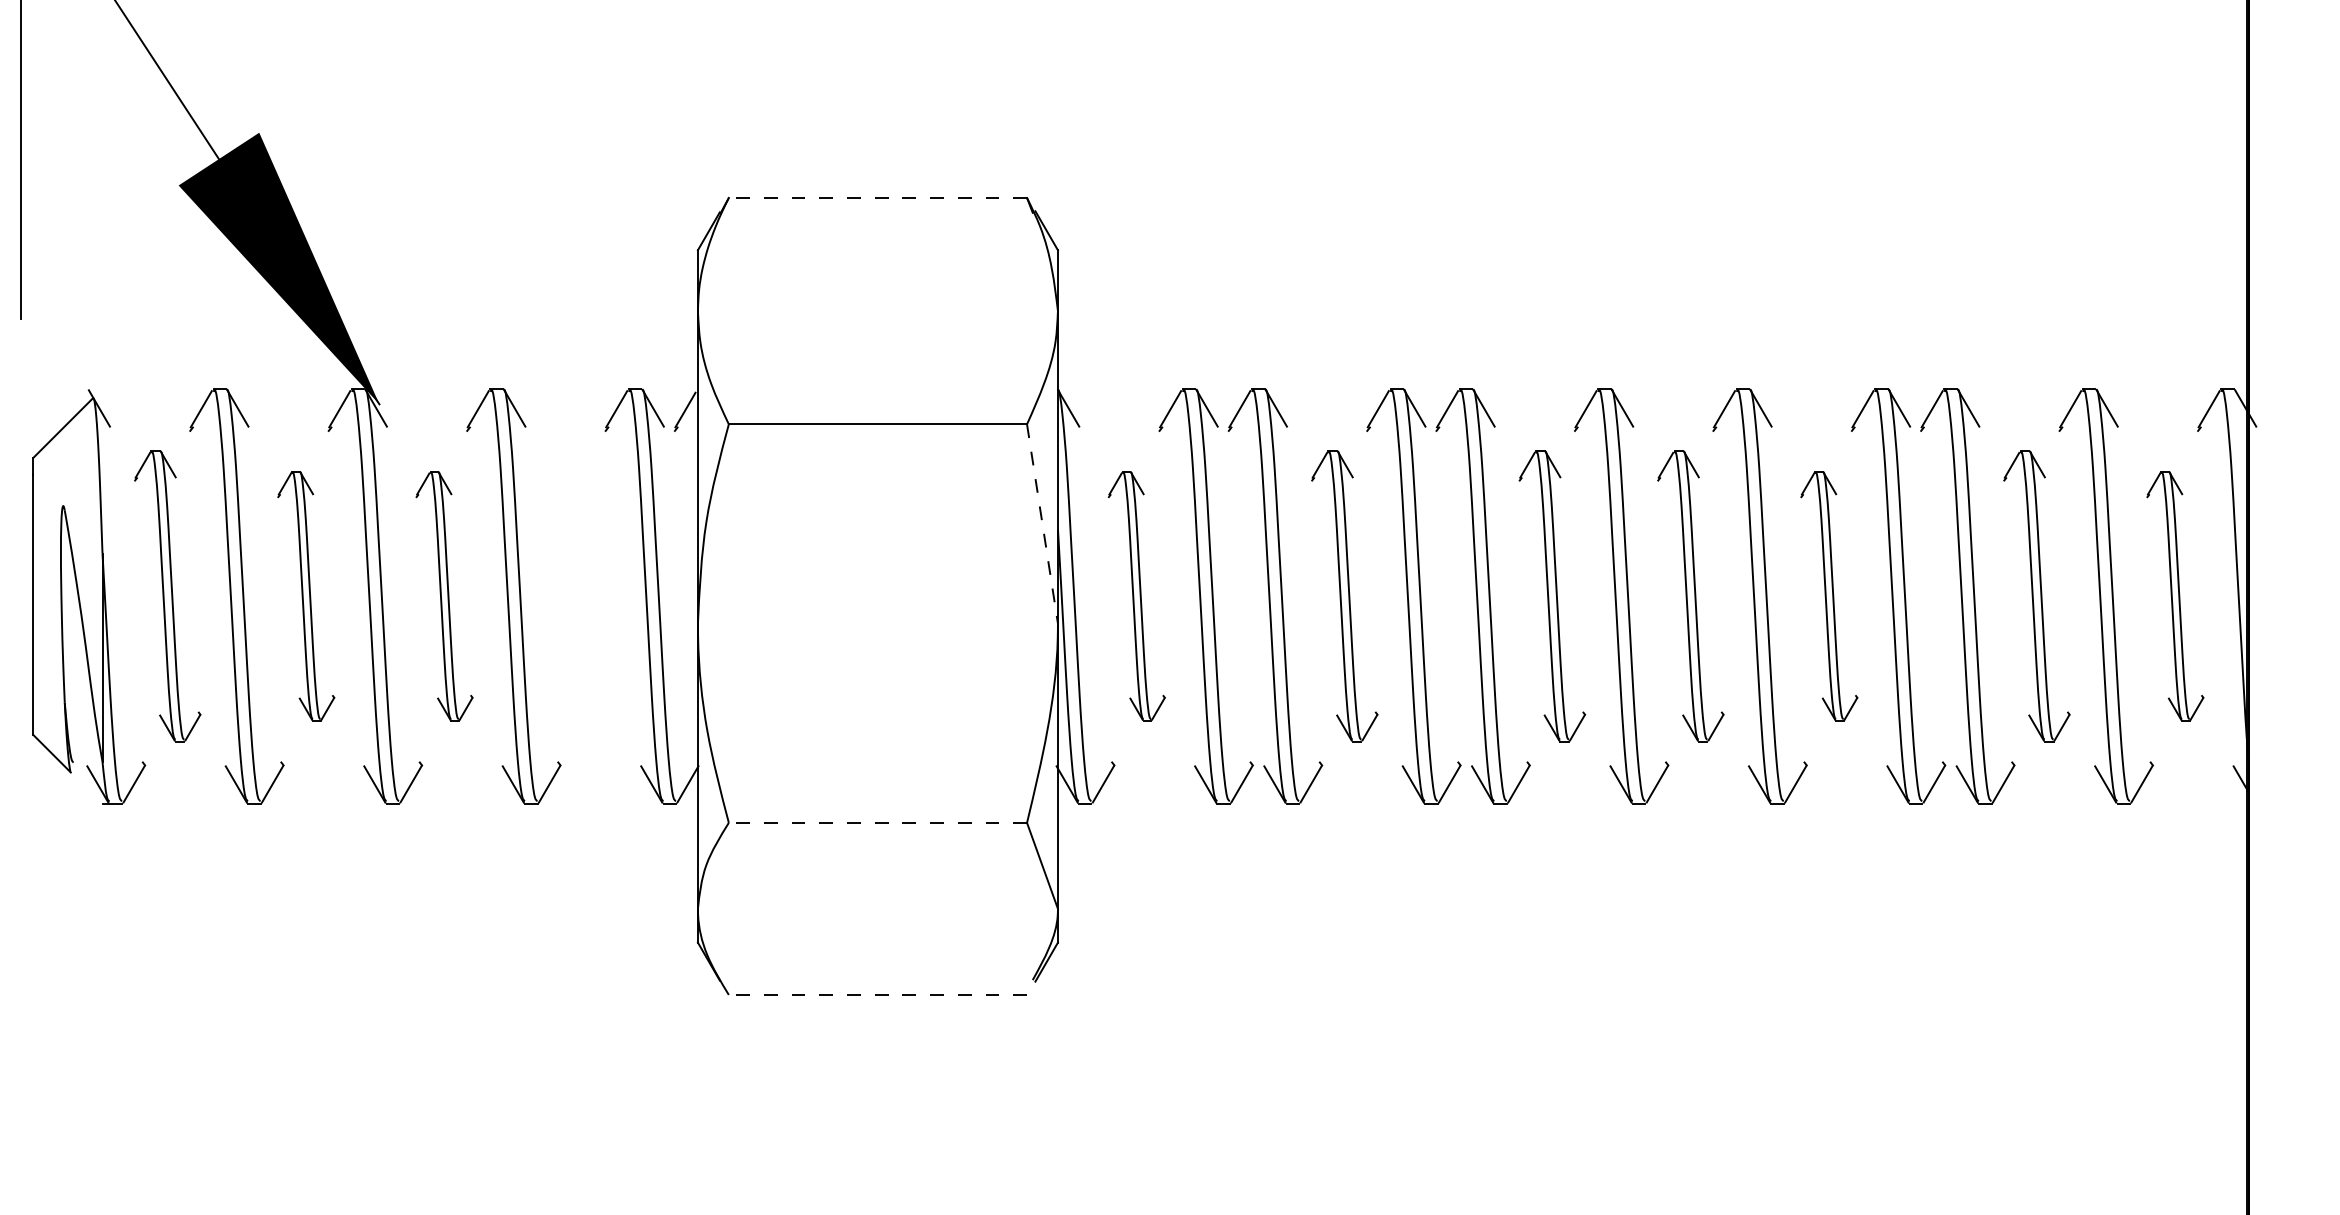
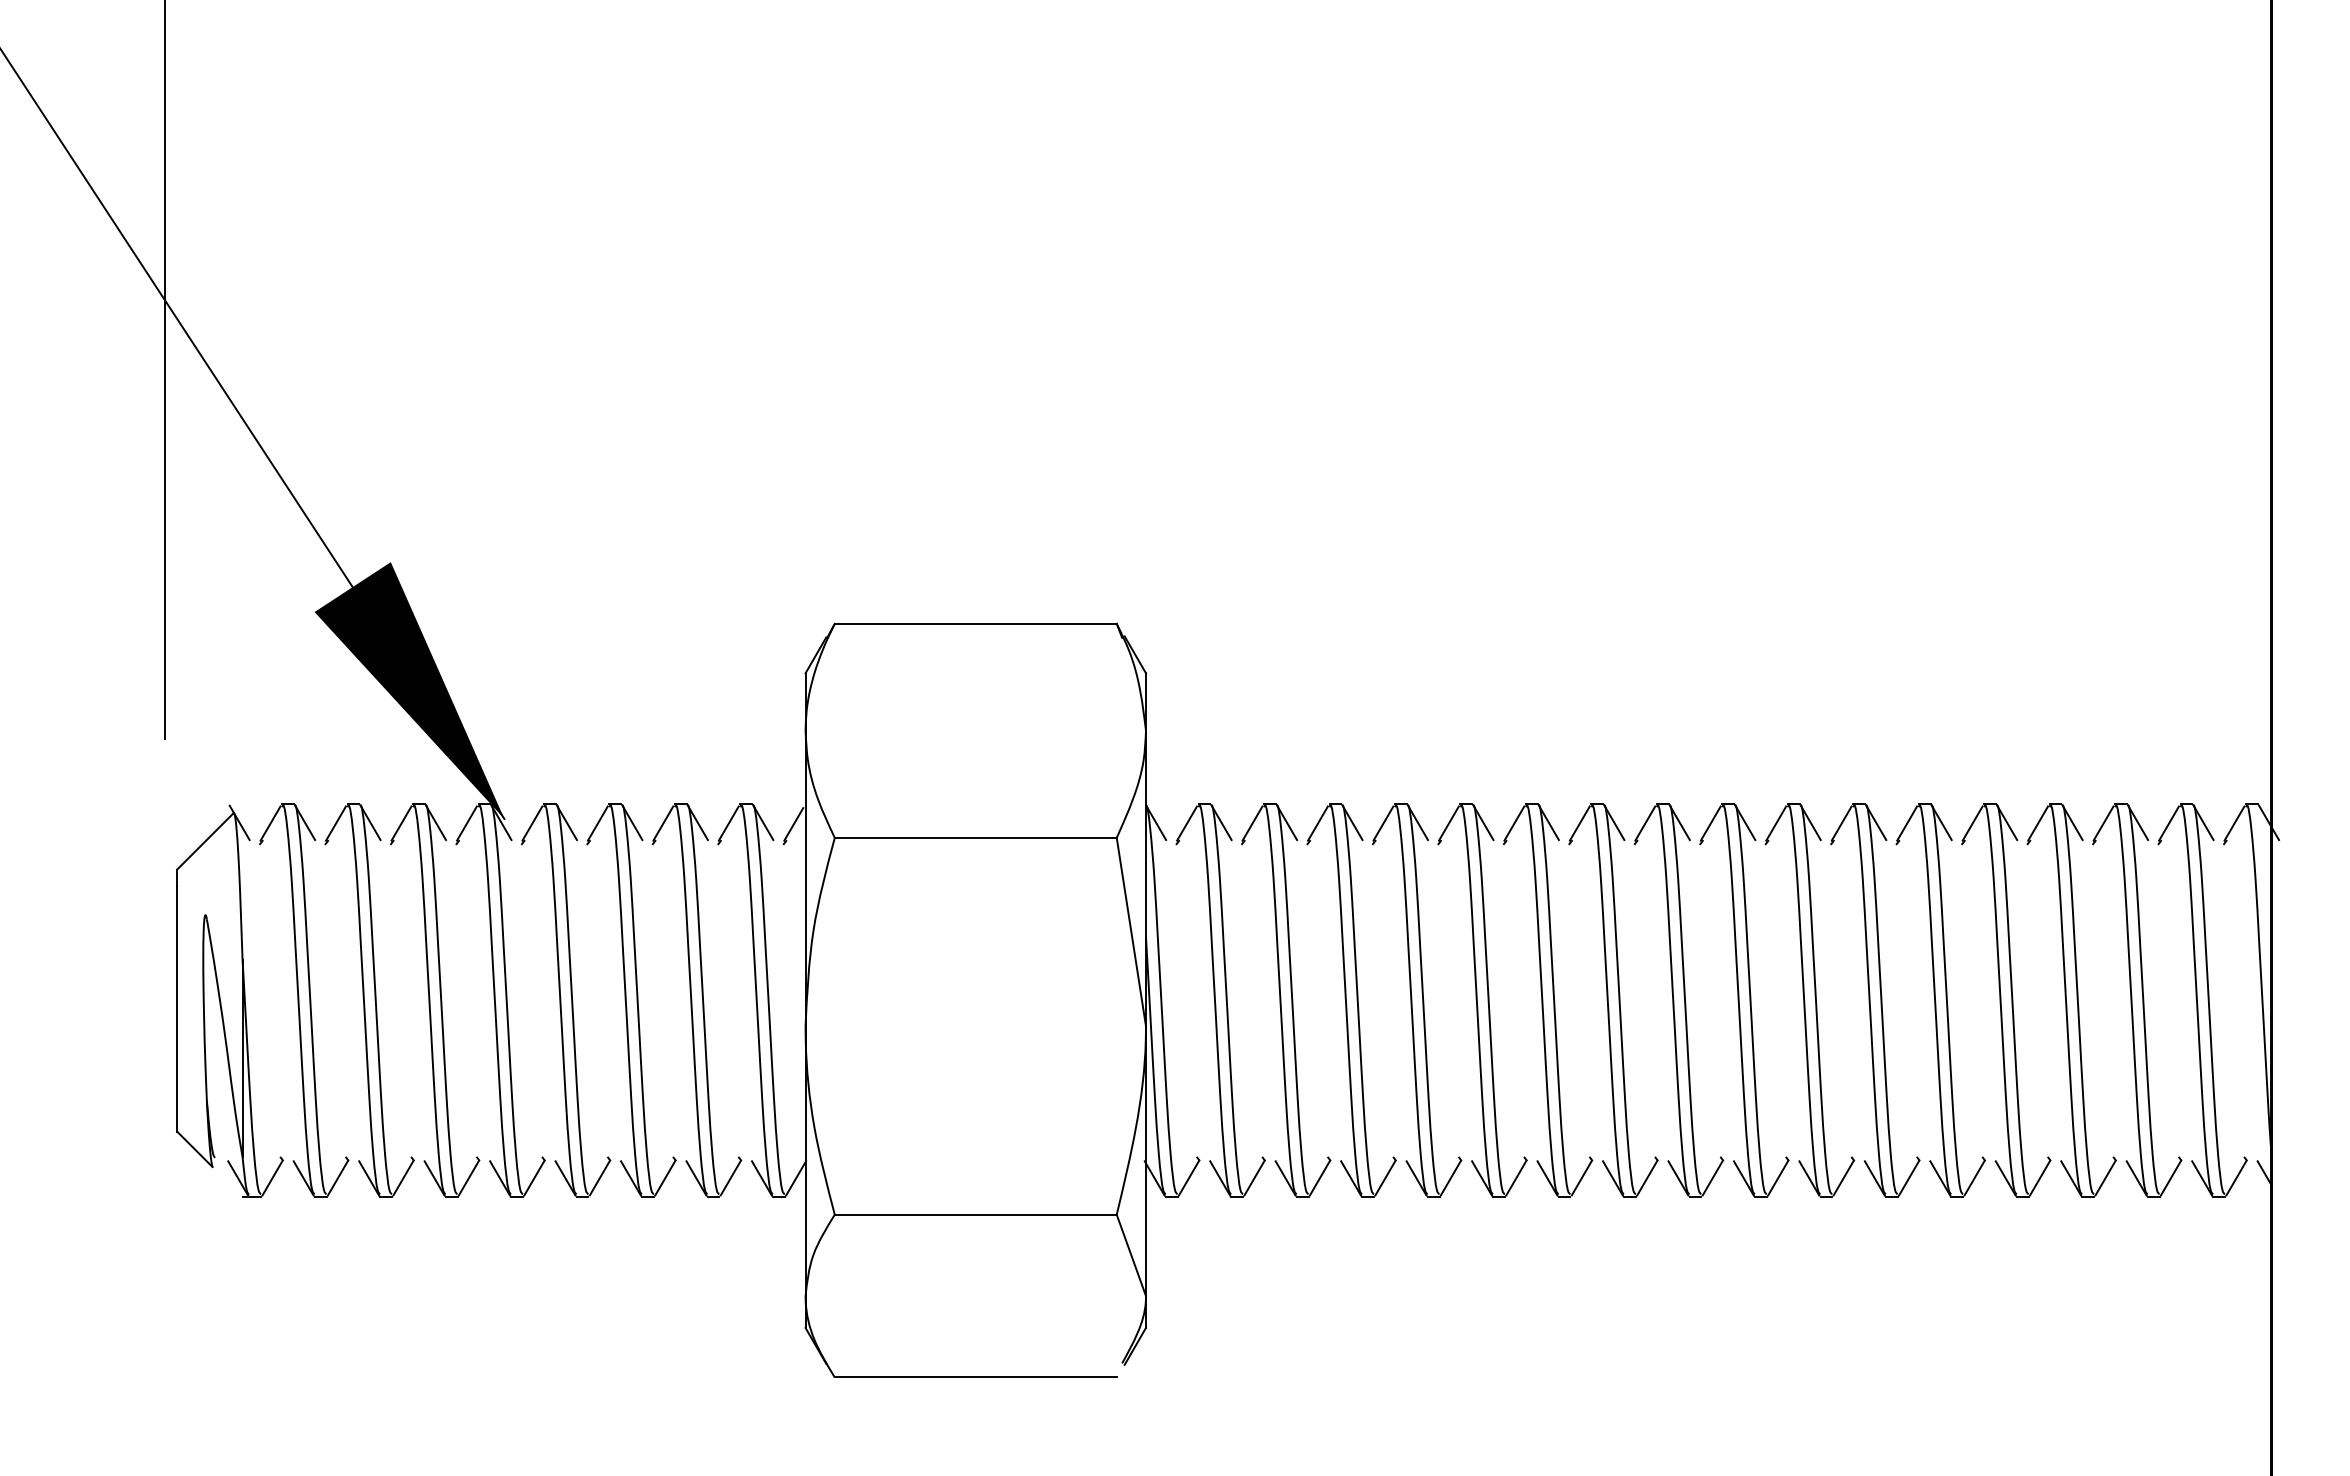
line: (877, 197) -> (975, 623), dashed -> solid
line: (1042, 524) -> (1131, 932), dashed -> solid
part: (167, 596) -> (304, 1000), size x1.43
part: (306, 596) -> (435, 1000), size x1.67
part: (444, 596) -> (565, 1000), size x1.67
part: (582, 596) -> (696, 1000), added
part: (1136, 596) -> (1220, 1000), size x1.67
part: (1345, 596) -> (1417, 1000), size x1.43
part: (1552, 596) -> (1613, 1000), size x1.43
part: (1690, 596) -> (1744, 1000), size x1.43
part: (1829, 596) -> (1875, 1000), size x1.67
part: (2036, 596) -> (2071, 1000), size x1.43
part: (2175, 596) -> (2202, 1000), size x1.67
line: (877, 822) -> (975, 1214), dashed -> solid
line: (877, 995) -> (975, 1377), dashed -> solid

